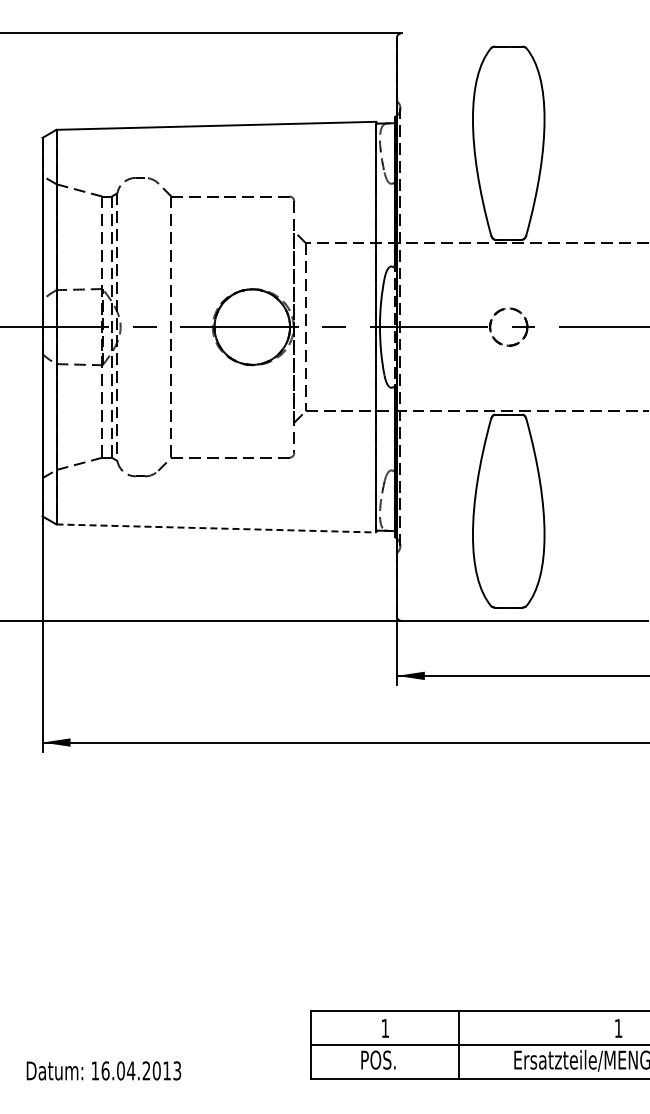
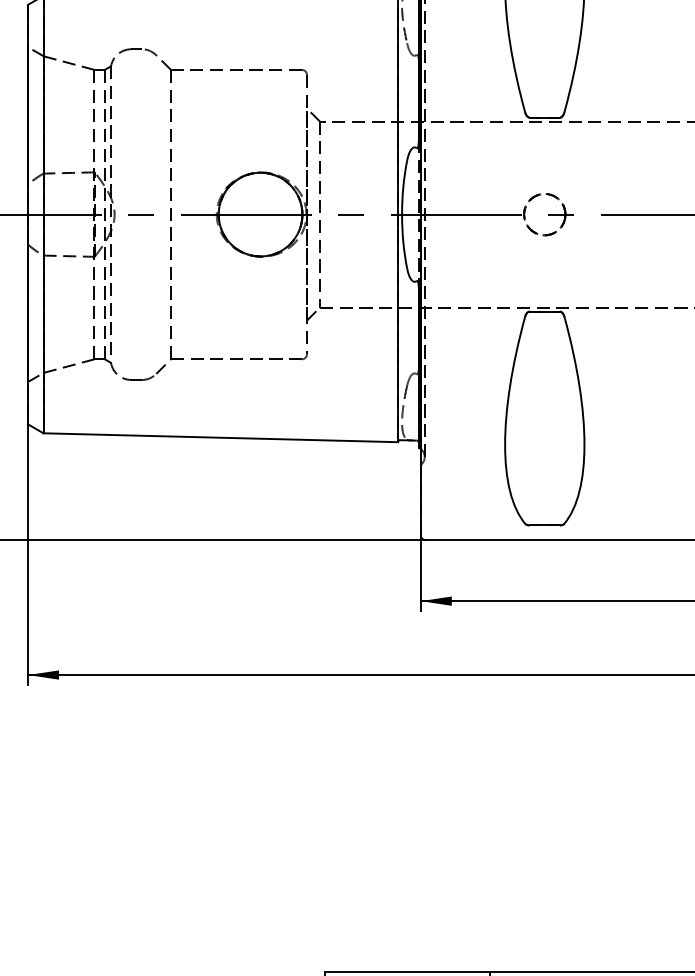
line: (216, 528) -> (220, 437), dashed -> solid

